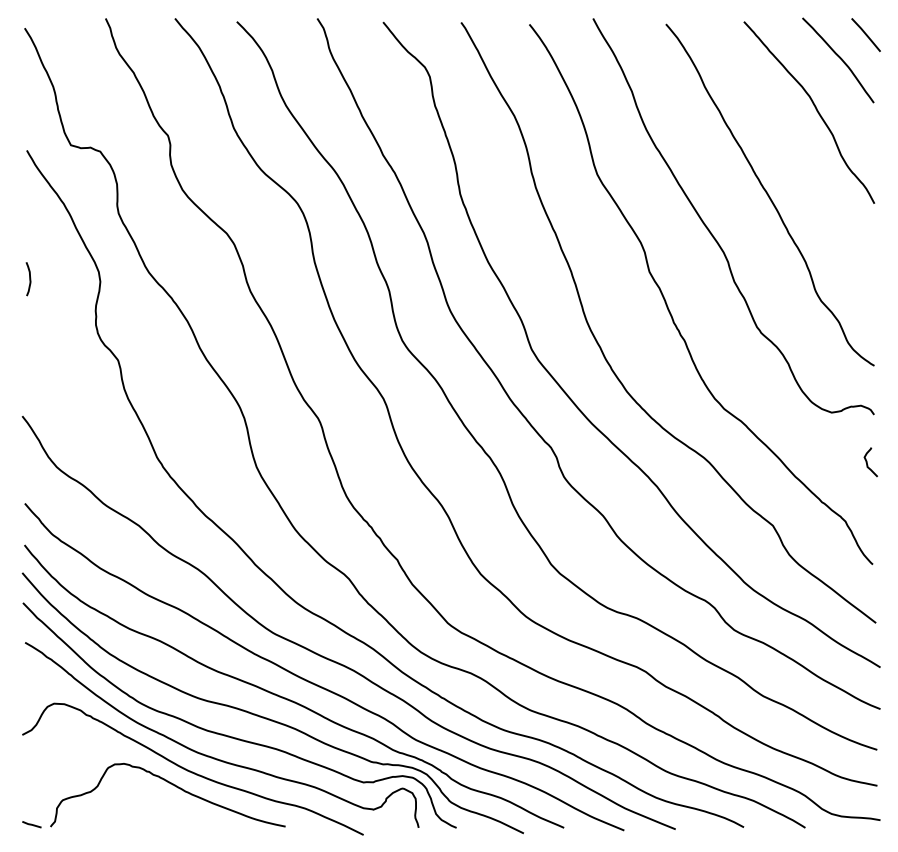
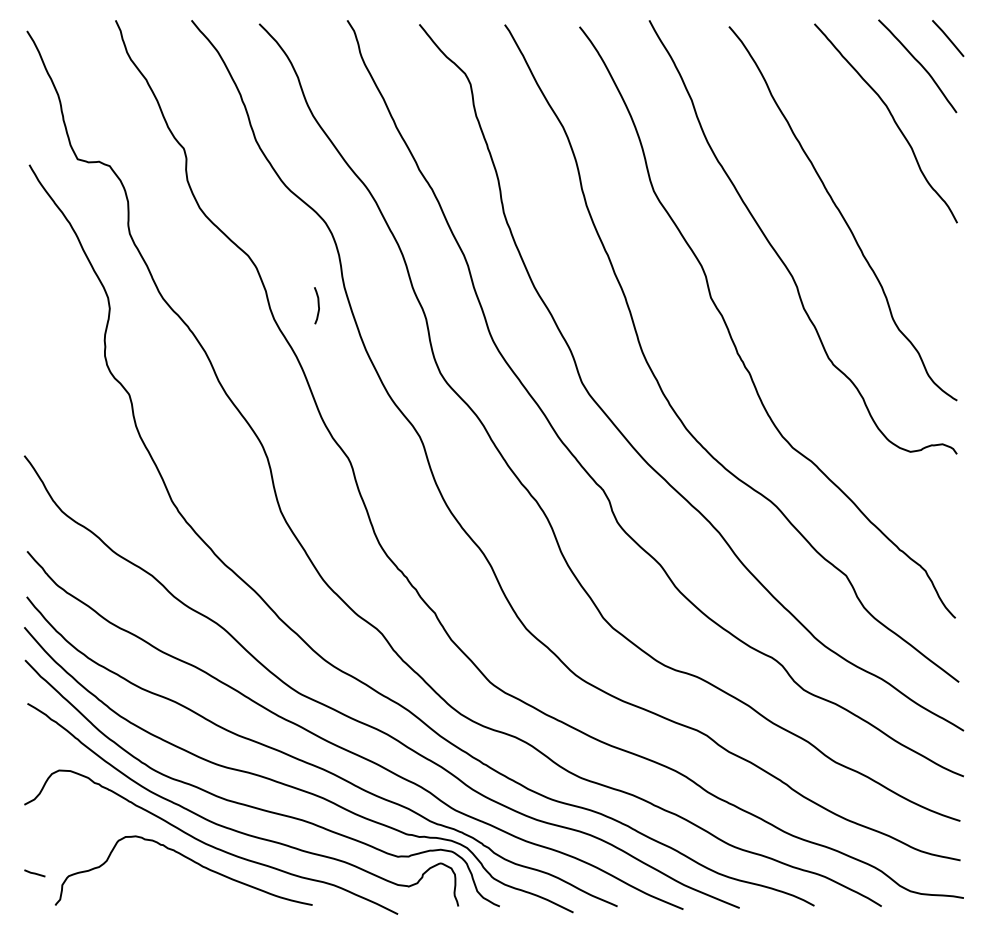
curve: (29, 279) -> (317, 306), moved
curve: (867, 462) -> (949, 506), removed
line: (31, 824) -> (34, 873), moved

